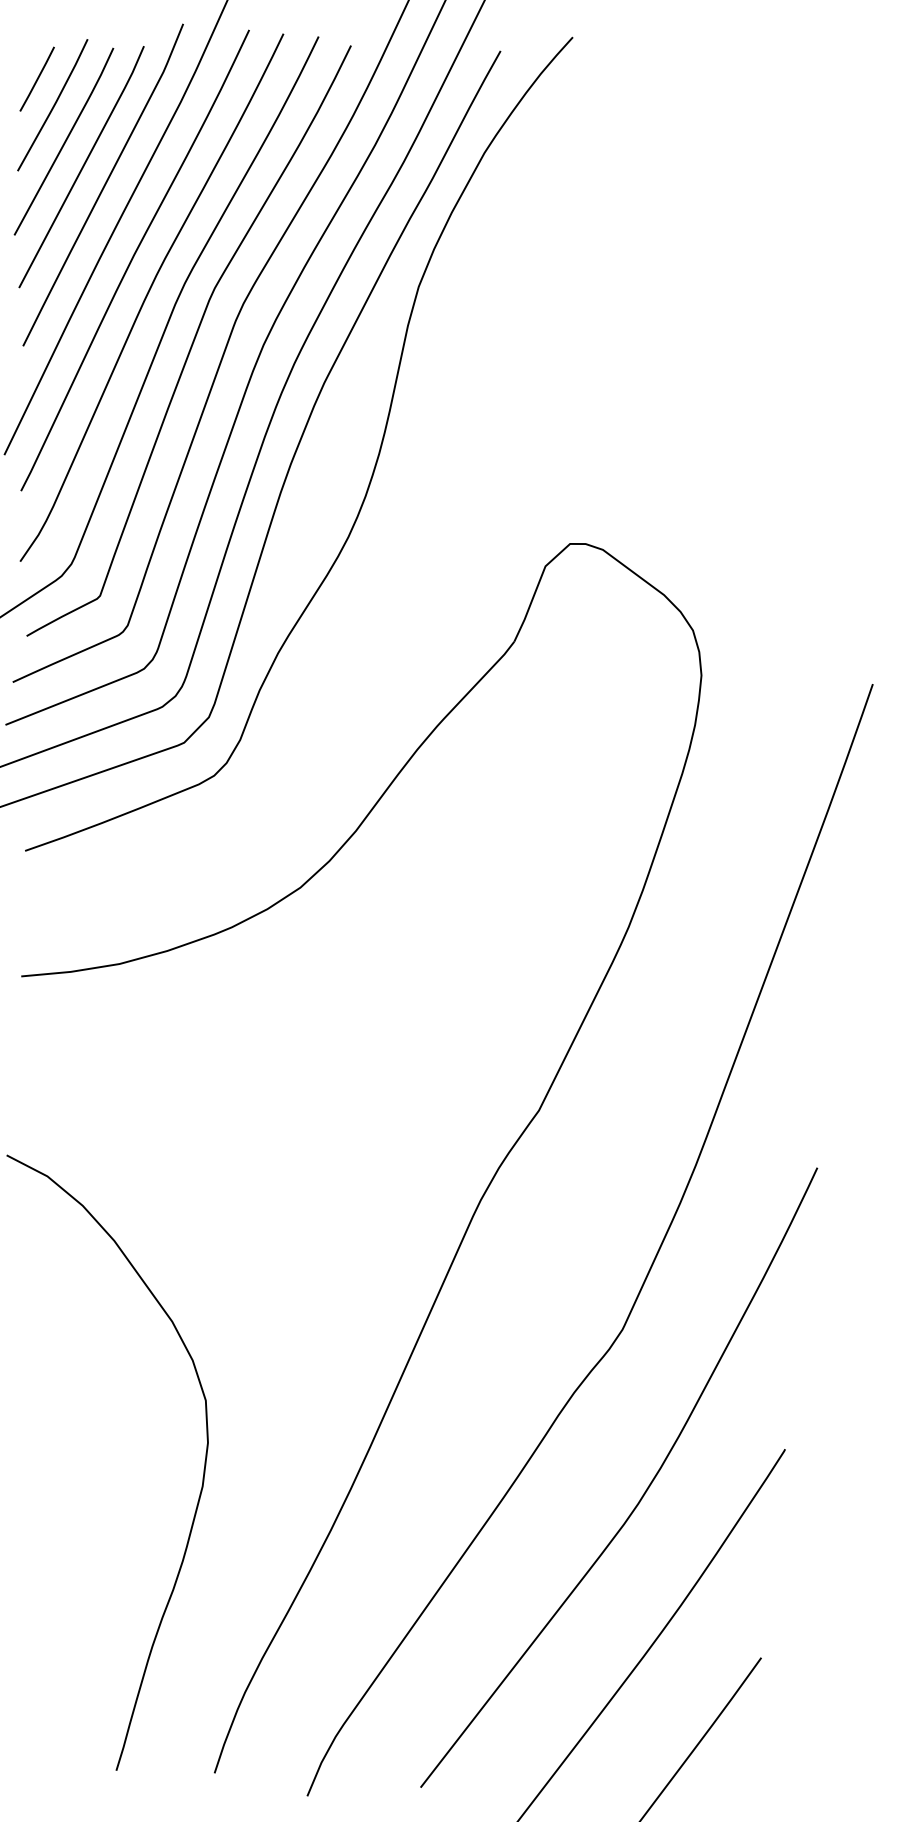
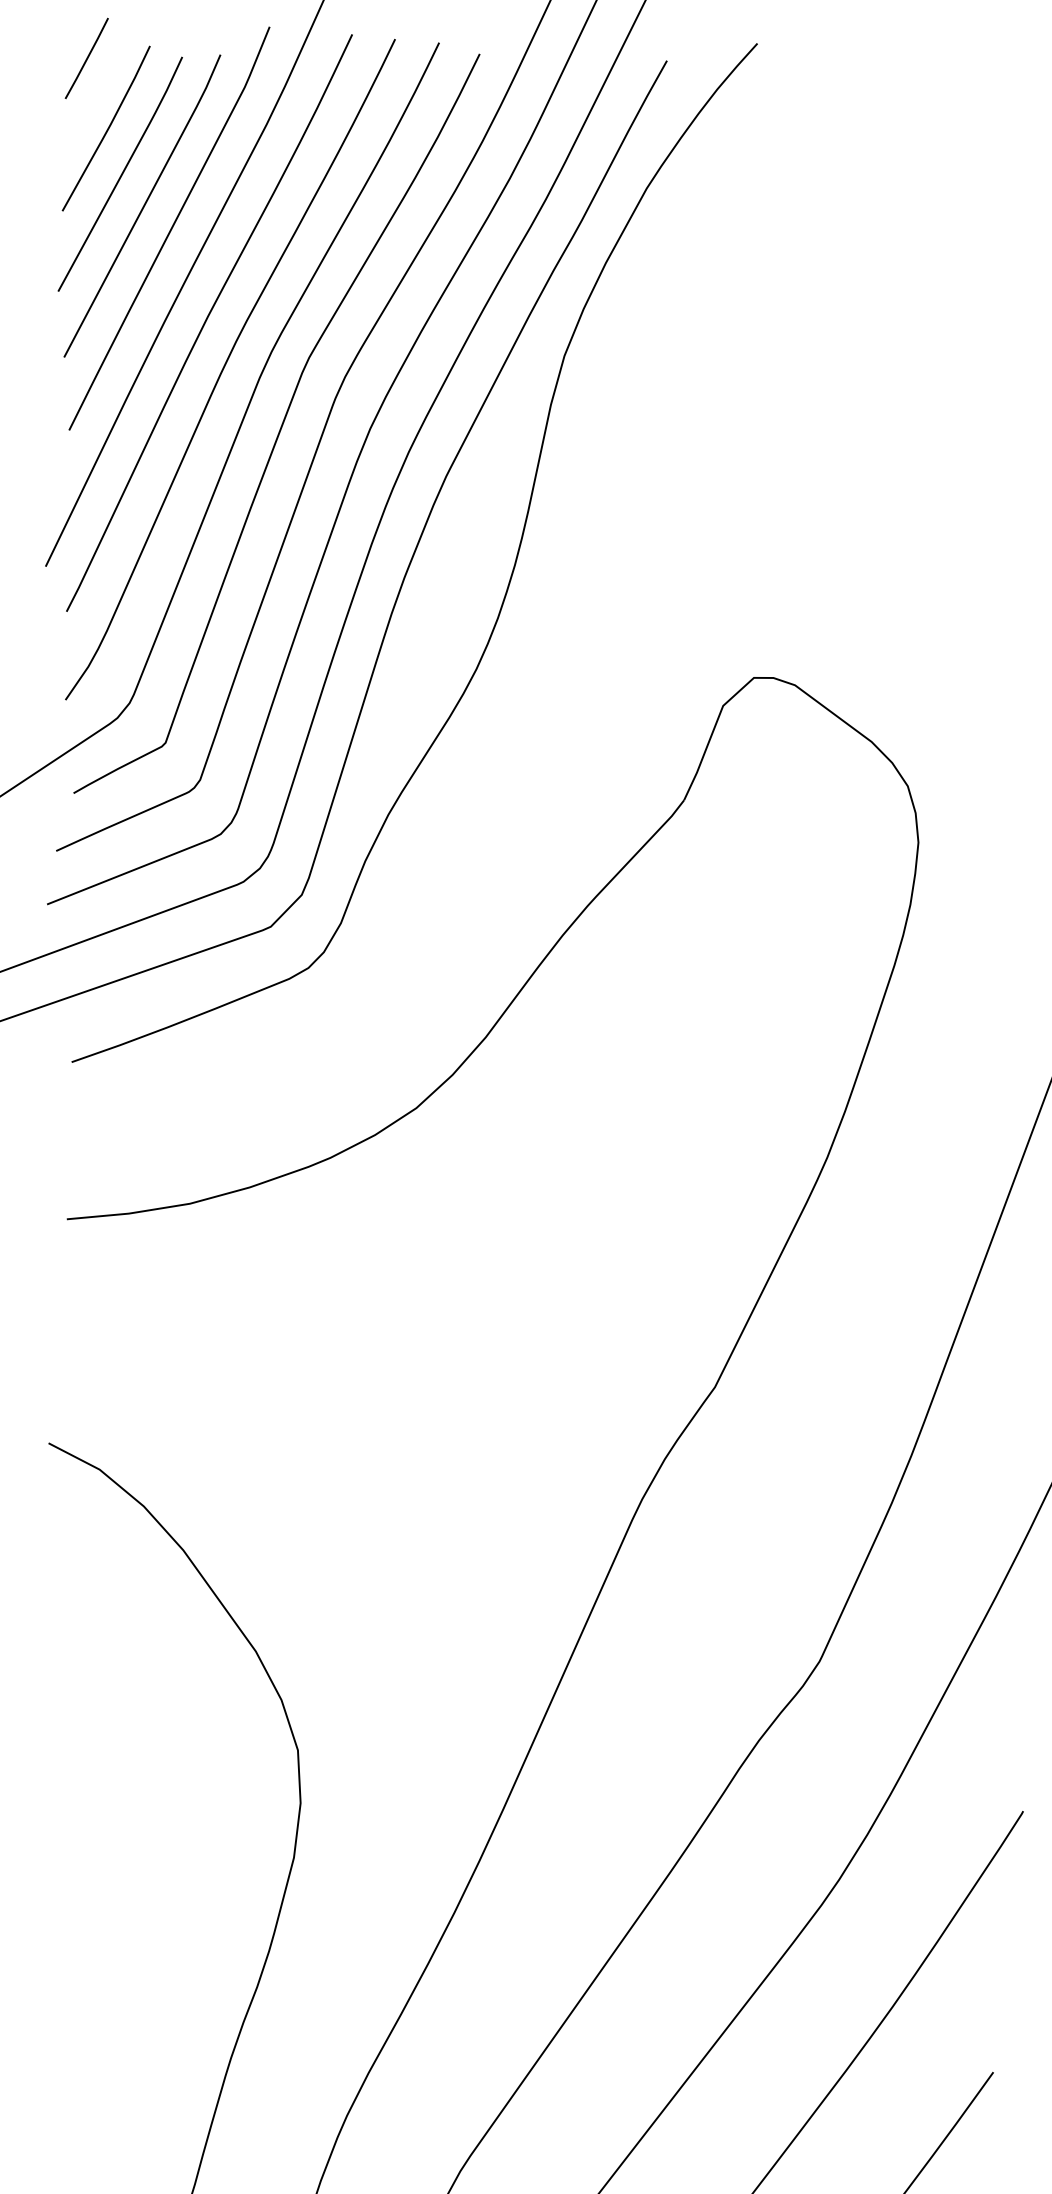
line: (36, 78) -> (85, 57), moved

